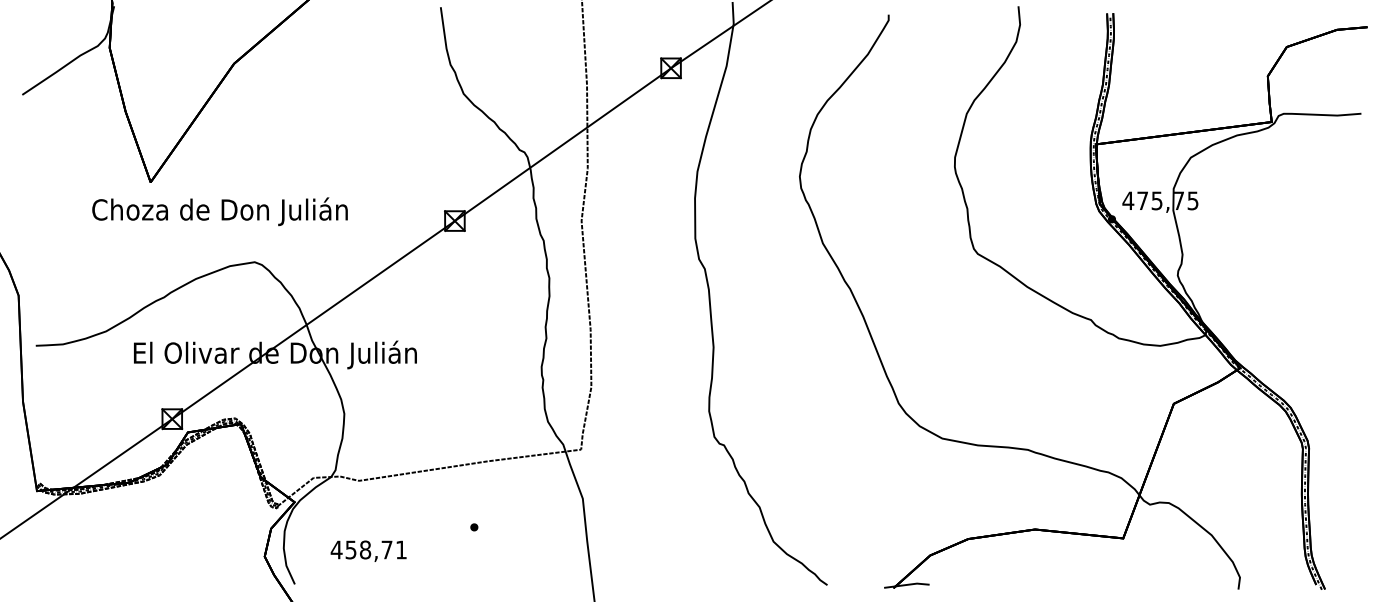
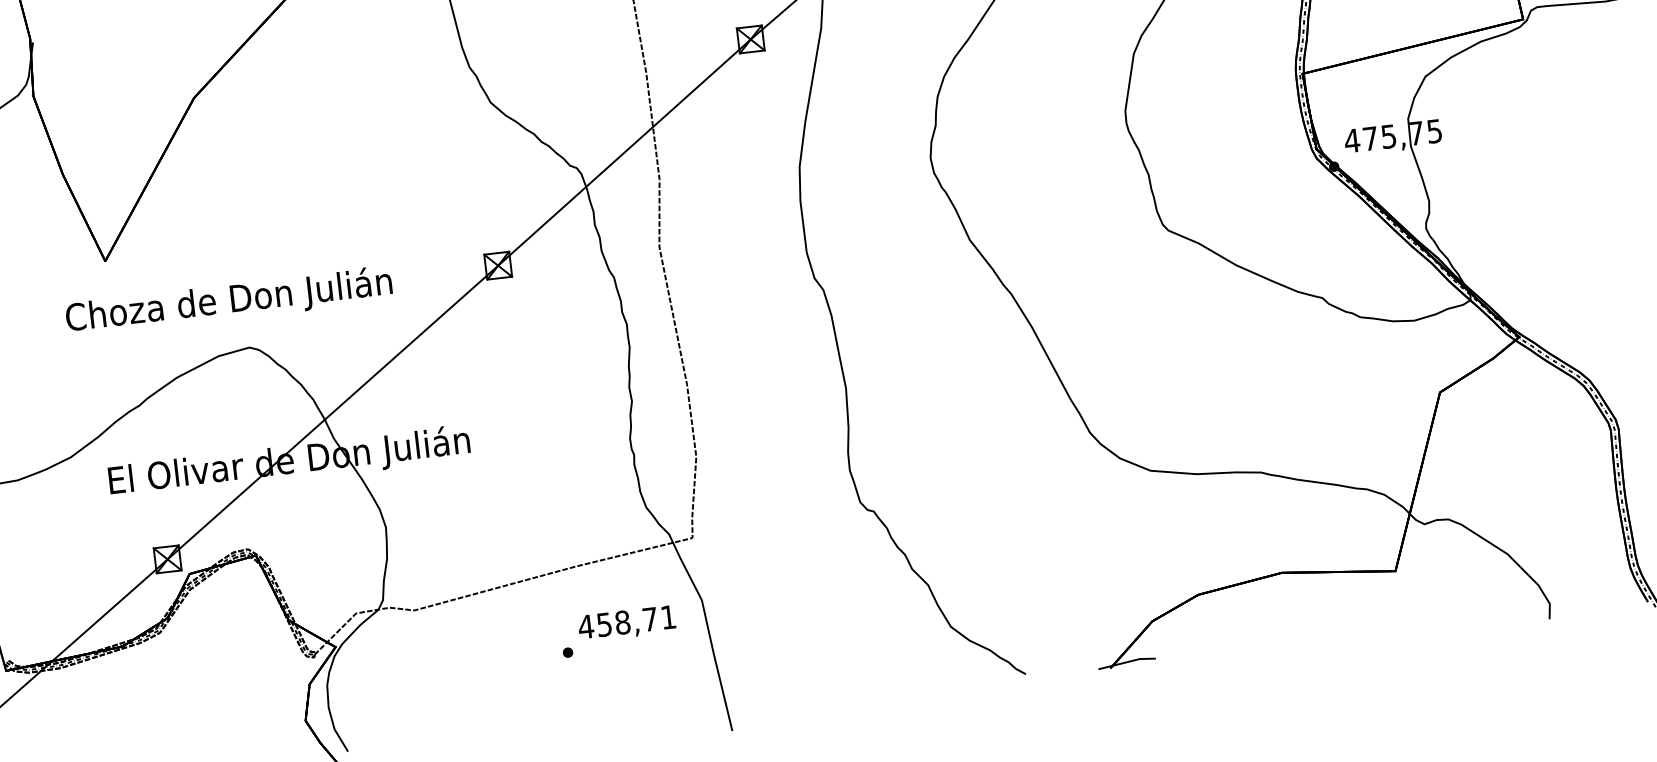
text: (219, 211) -> (228, 301), moved
text: (368, 550) -> (626, 622), moved

